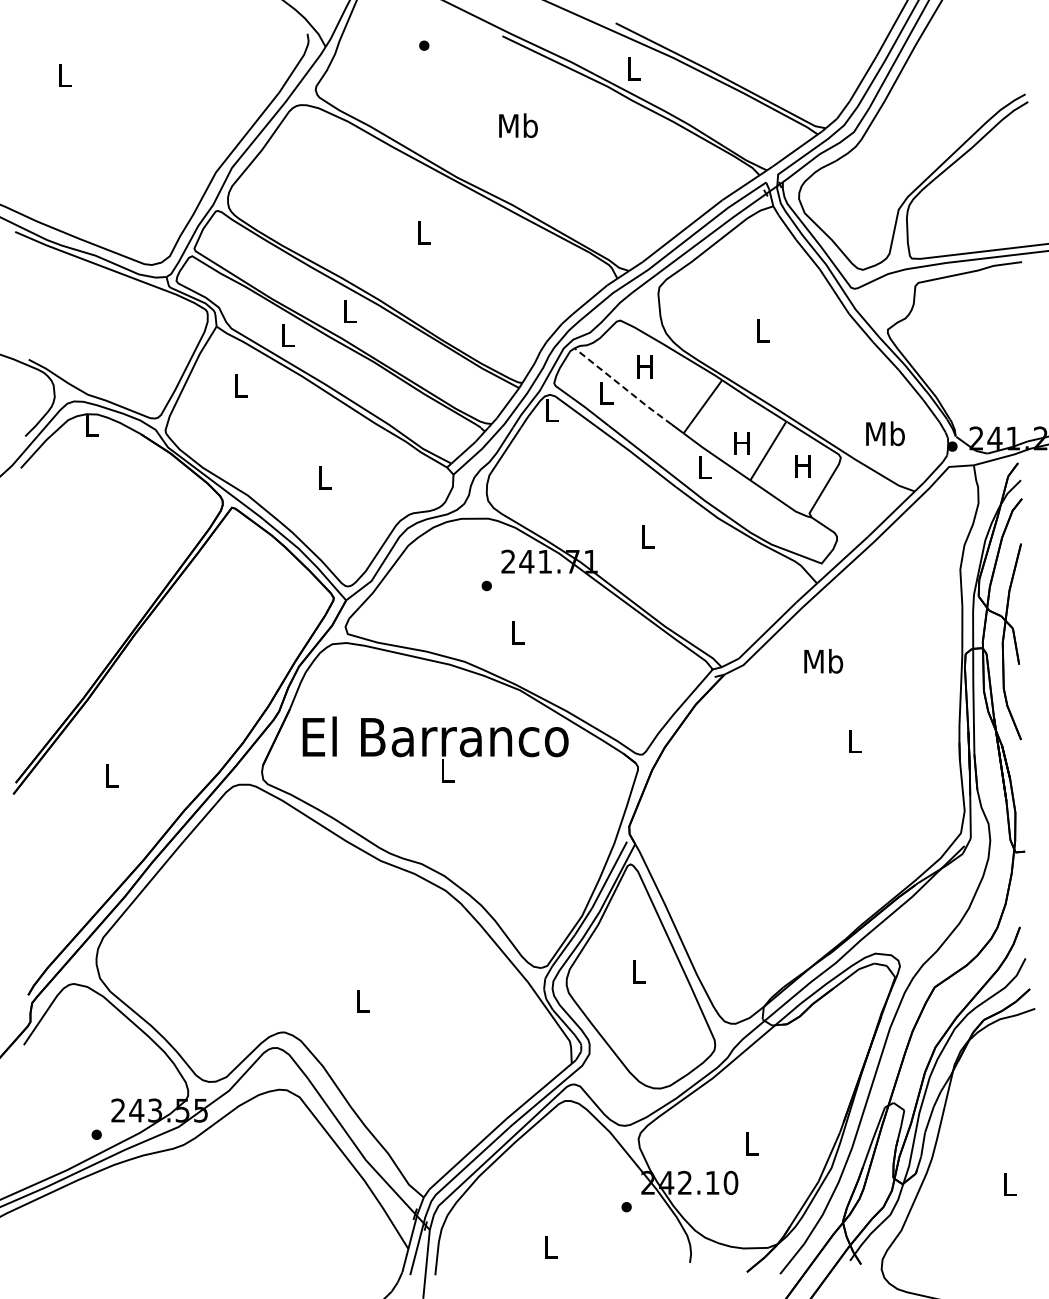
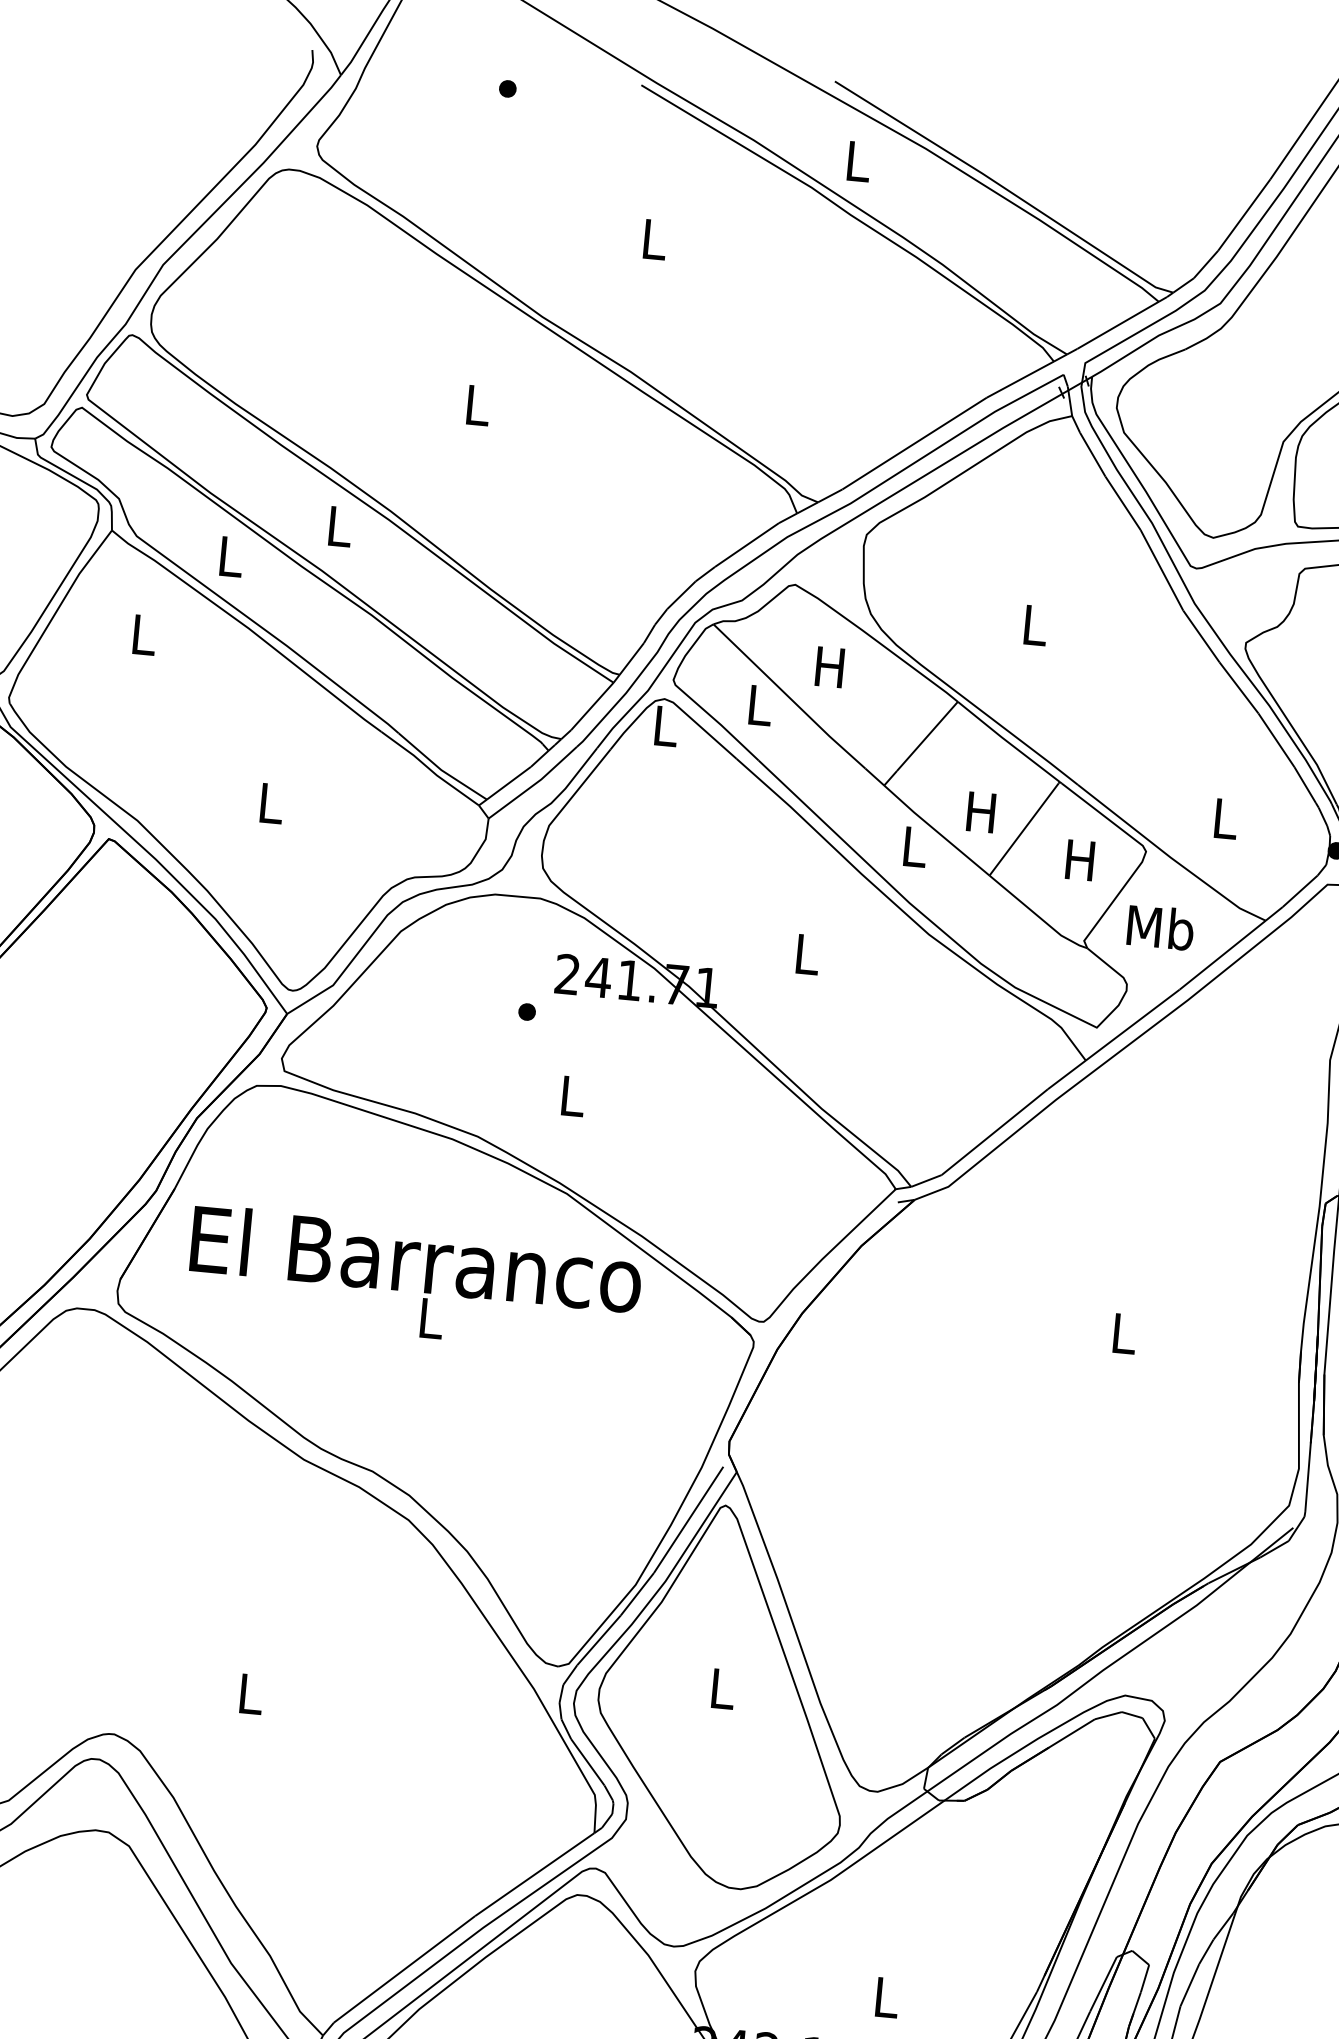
text: (518, 125) -> (654, 238), Mb -> L
line: (623, 386) -> (790, 696), dashed -> solid
text: (885, 433) -> (1225, 818), Mb -> L
text: (823, 661) -> (1160, 927), moved

